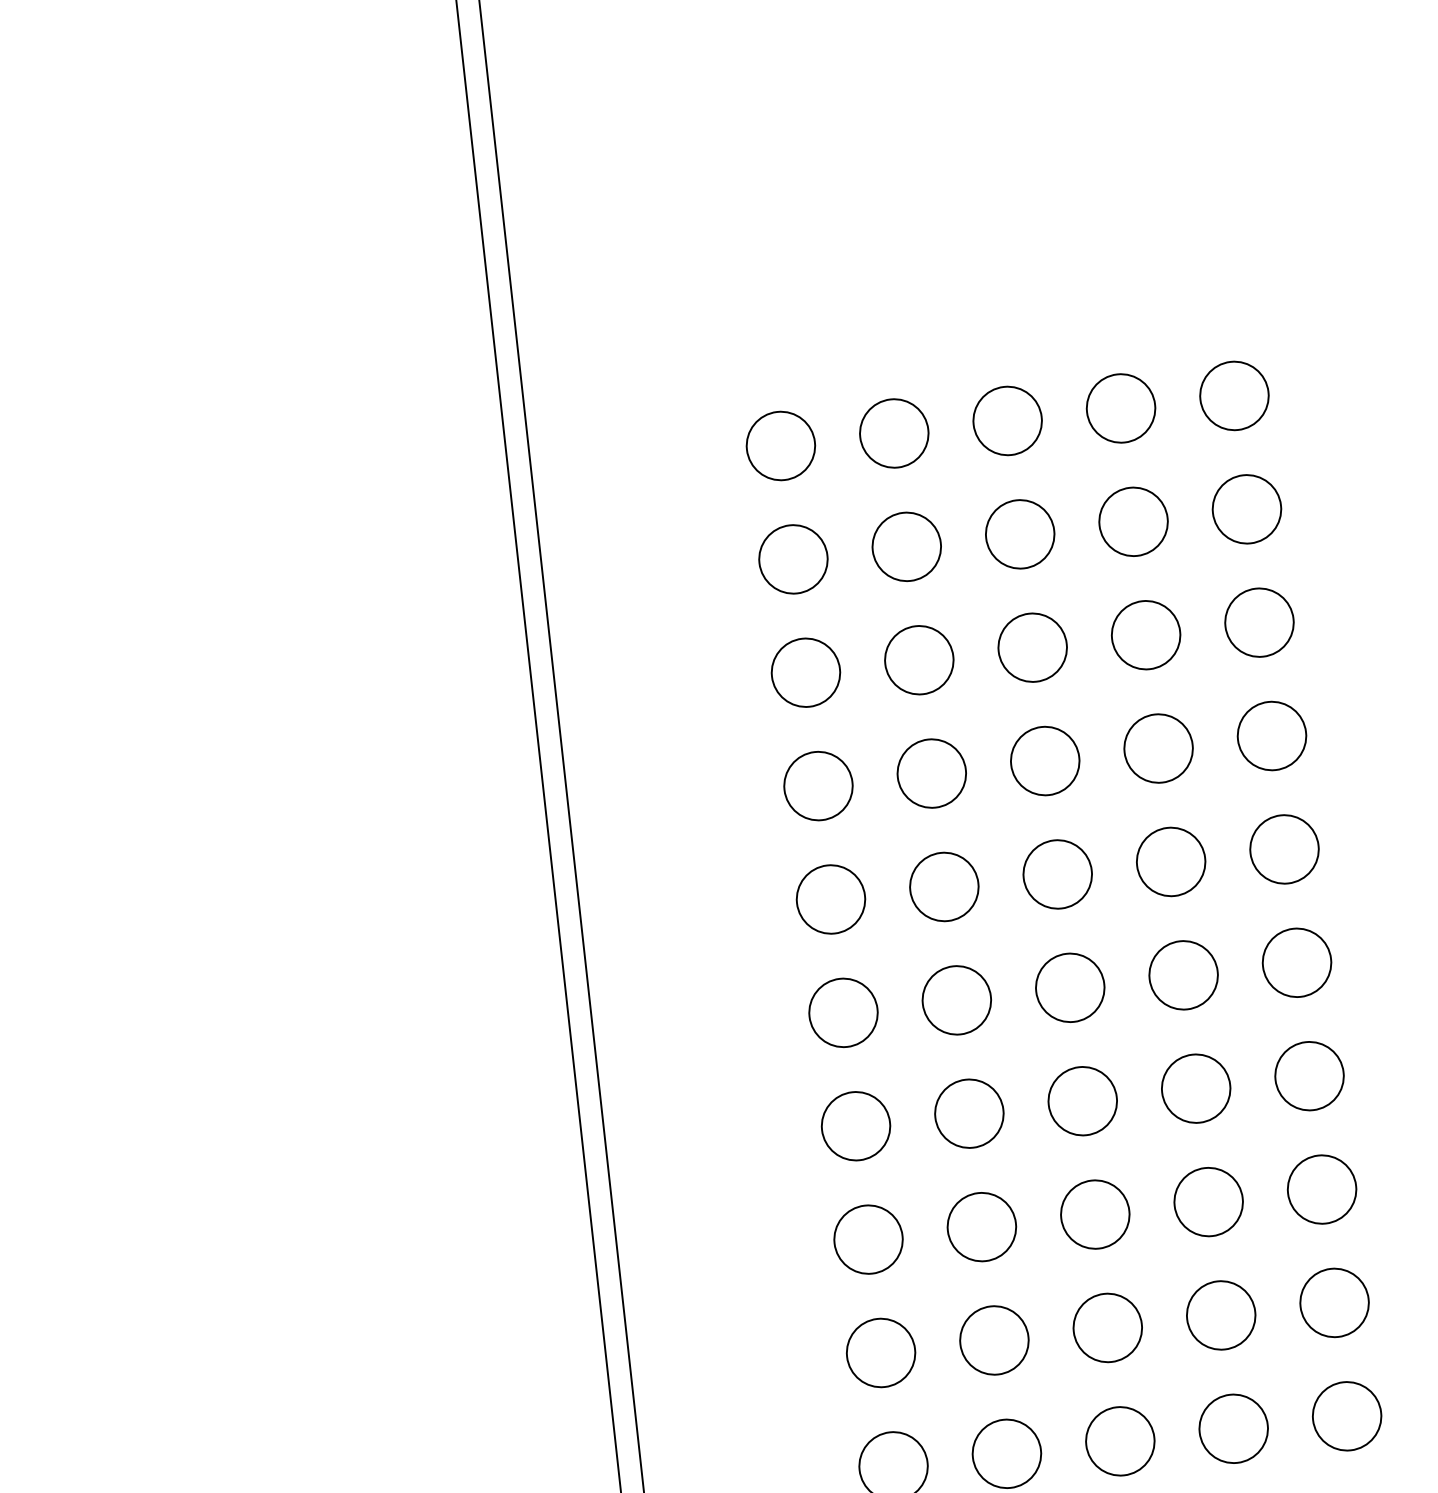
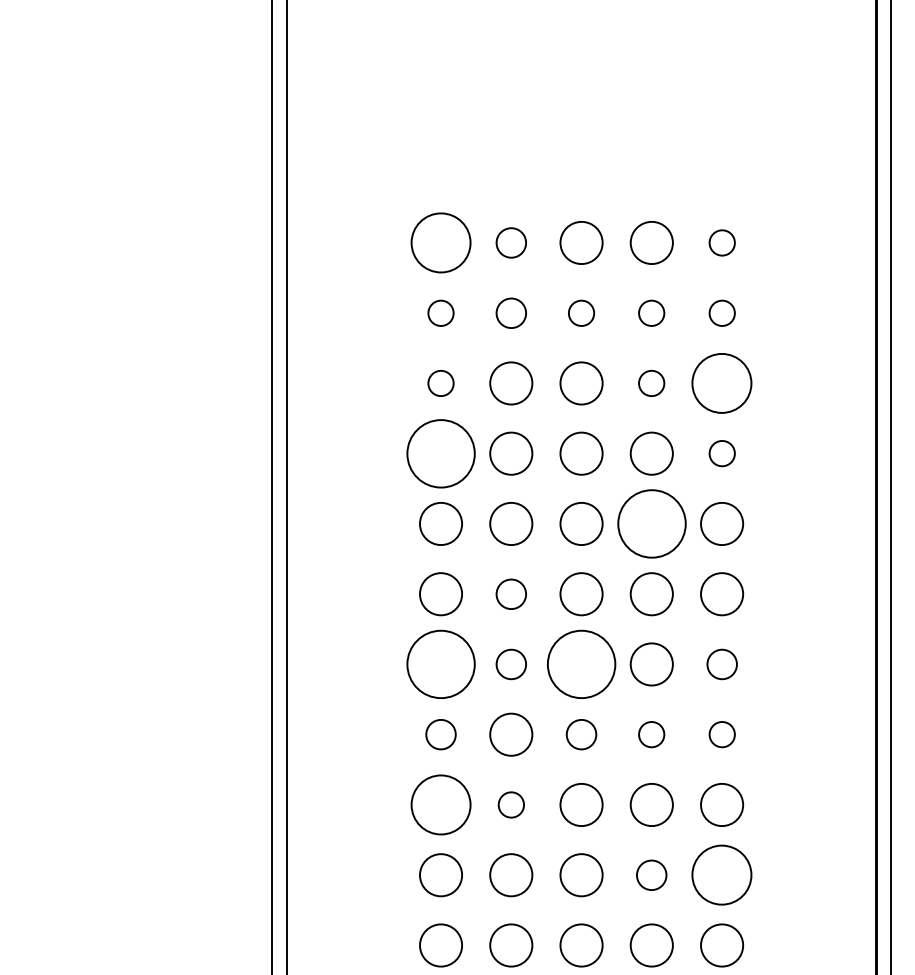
part: (1235, 395) -> (722, 242), size x0.6
part: (894, 432) -> (511, 242), size x0.7
part: (779, 445) -> (440, 242), size x1.4
part: (1247, 509) -> (722, 313), size x0.6
part: (1133, 522) -> (651, 313), size x0.6
part: (1020, 534) -> (581, 313), size x0.6
part: (907, 547) -> (511, 313), size x0.7
part: (792, 559) -> (440, 313), size x0.6
part: (1260, 622) -> (722, 383), size x1.4
part: (1145, 635) -> (651, 383), size x0.6
part: (805, 672) -> (440, 383), size x0.6
part: (1272, 735) -> (722, 453), size x0.6
part: (817, 785) -> (440, 453), size x1.6
part: (1170, 861) -> (651, 523), size x1.6
part: (957, 1000) -> (511, 594), size x0.7
part: (1310, 1076) -> (722, 664), size x0.7
part: (1082, 1101) -> (581, 664), size x1.6
part: (969, 1113) -> (511, 664), size x0.7
part: (855, 1126) -> (440, 664), size x1.6
part: (1322, 1189) -> (722, 734), size x0.6
part: (1208, 1201) -> (651, 734), size x0.6
part: (1095, 1214) -> (581, 734), size x0.7
part: (867, 1239) -> (440, 734), size x0.7
part: (994, 1339) -> (511, 804), size x0.6
part: (880, 1352) -> (440, 804), size x1.4
part: (1347, 1416) -> (722, 875), size x1.4
part: (1233, 1429) -> (651, 875), size x0.7

